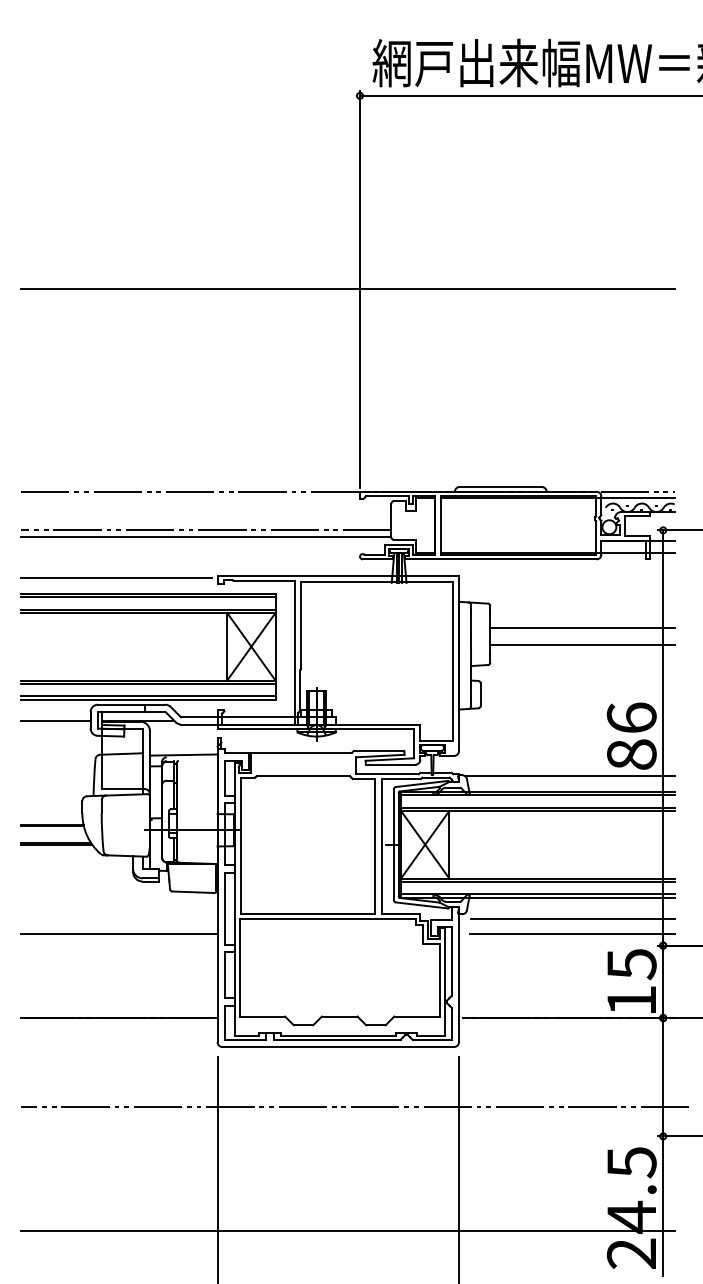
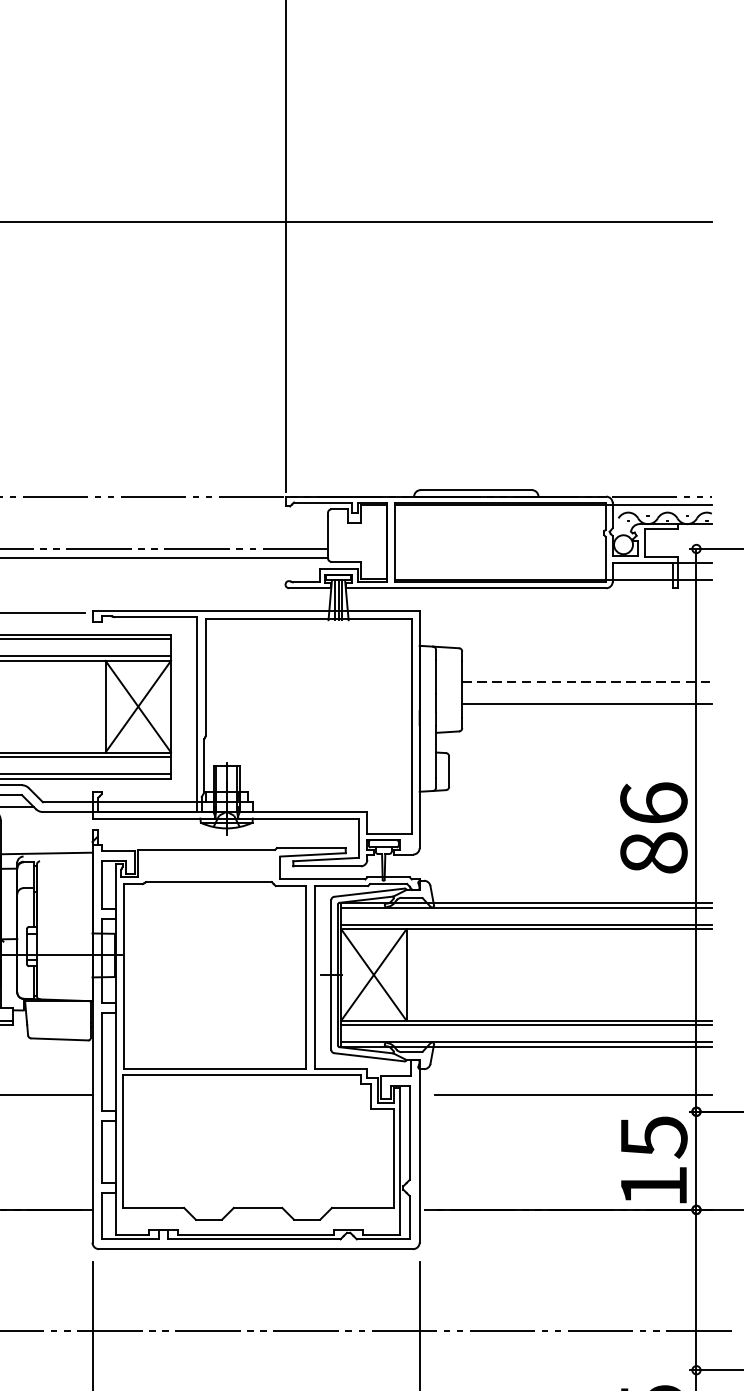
line: (582, 628) -> (587, 681), solid -> dashed
line: (569, 775) -> (569, 881), removed
line: (572, 918) -> (573, 1074), removed

